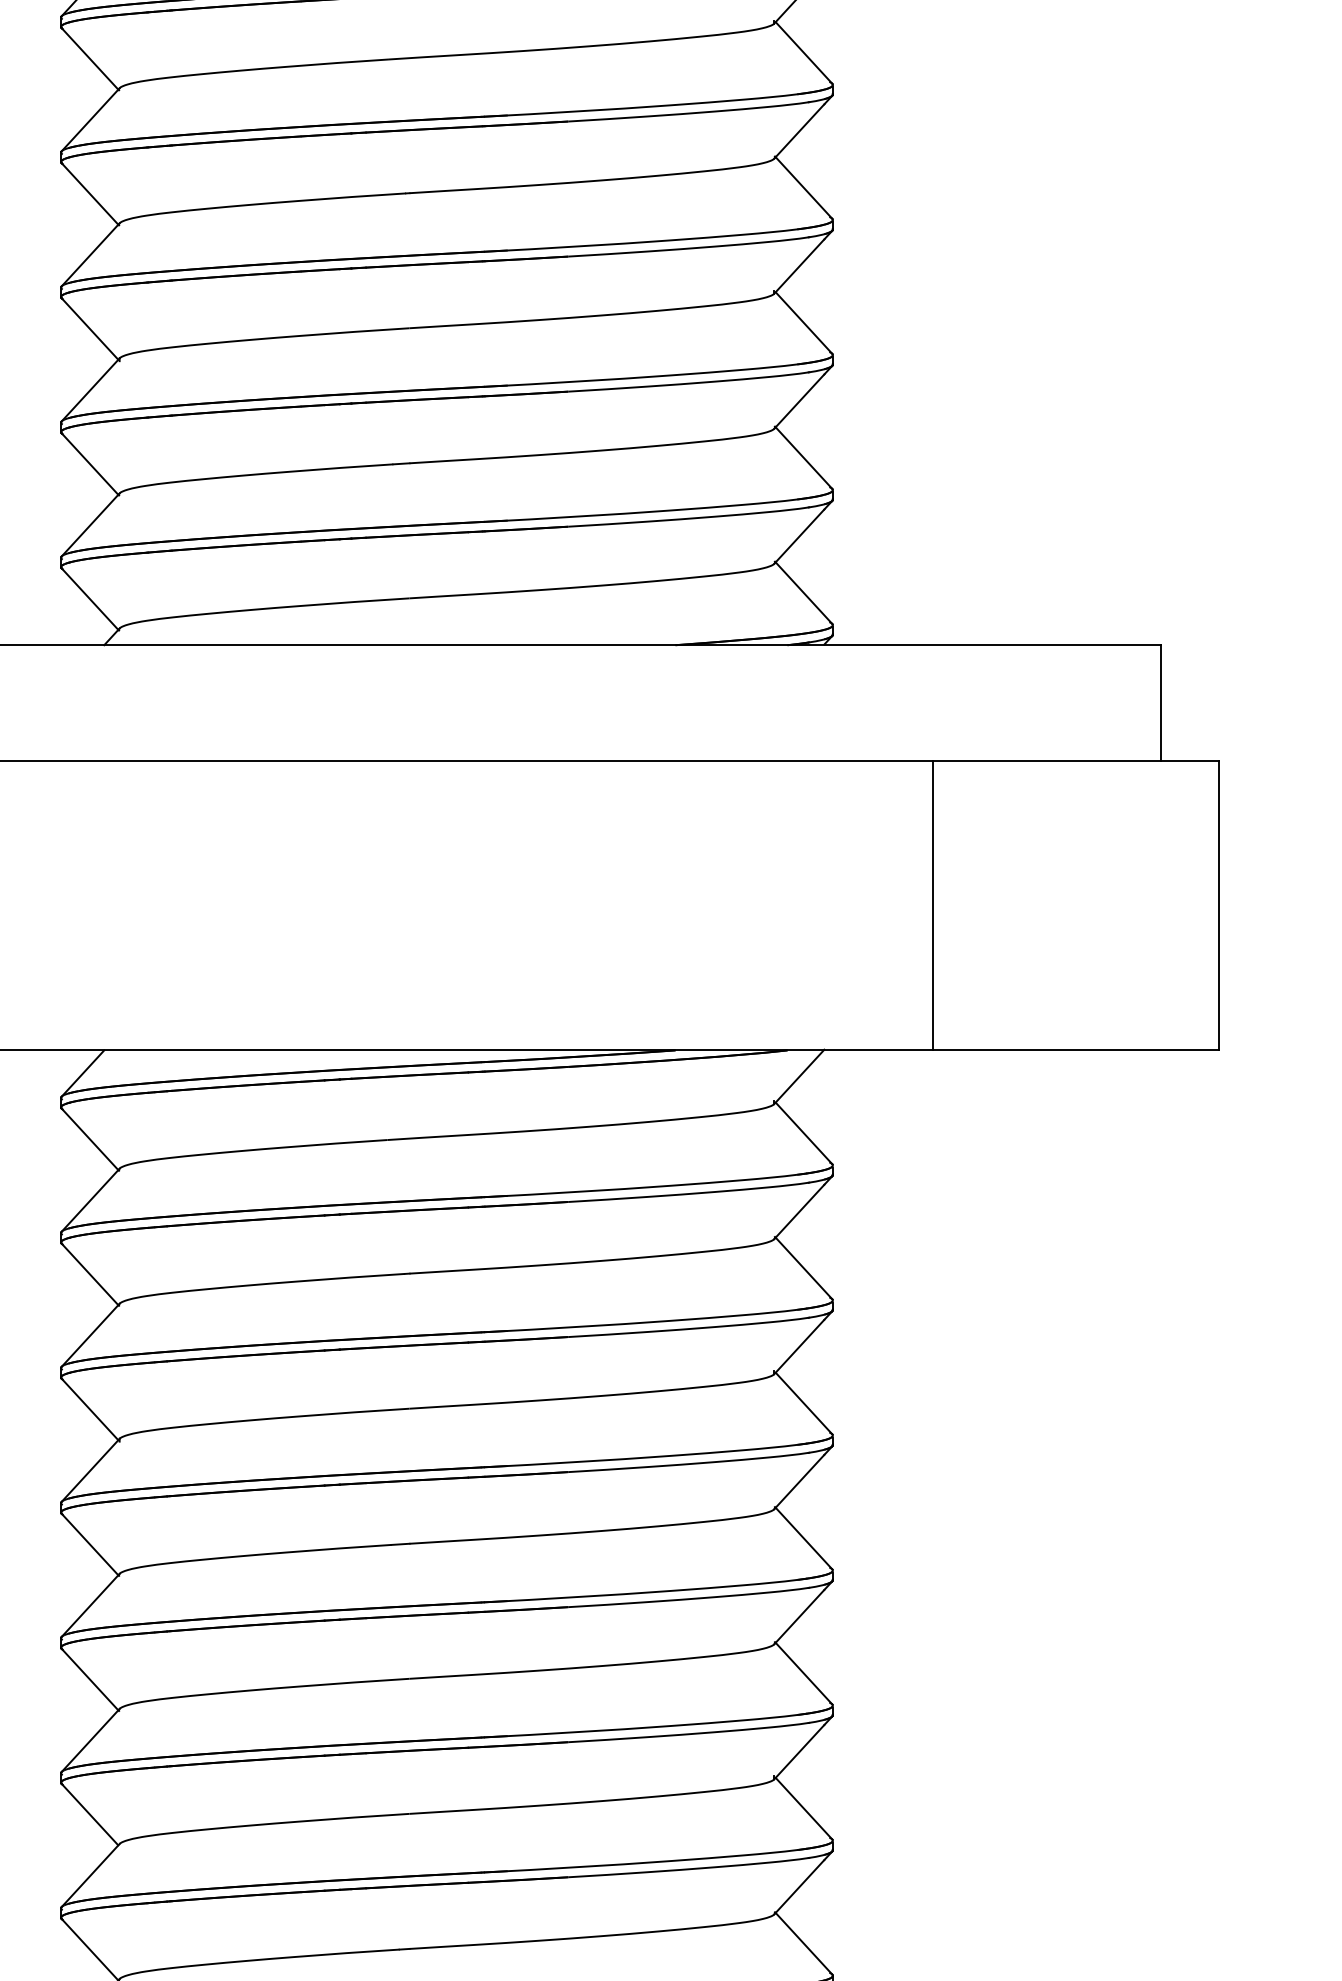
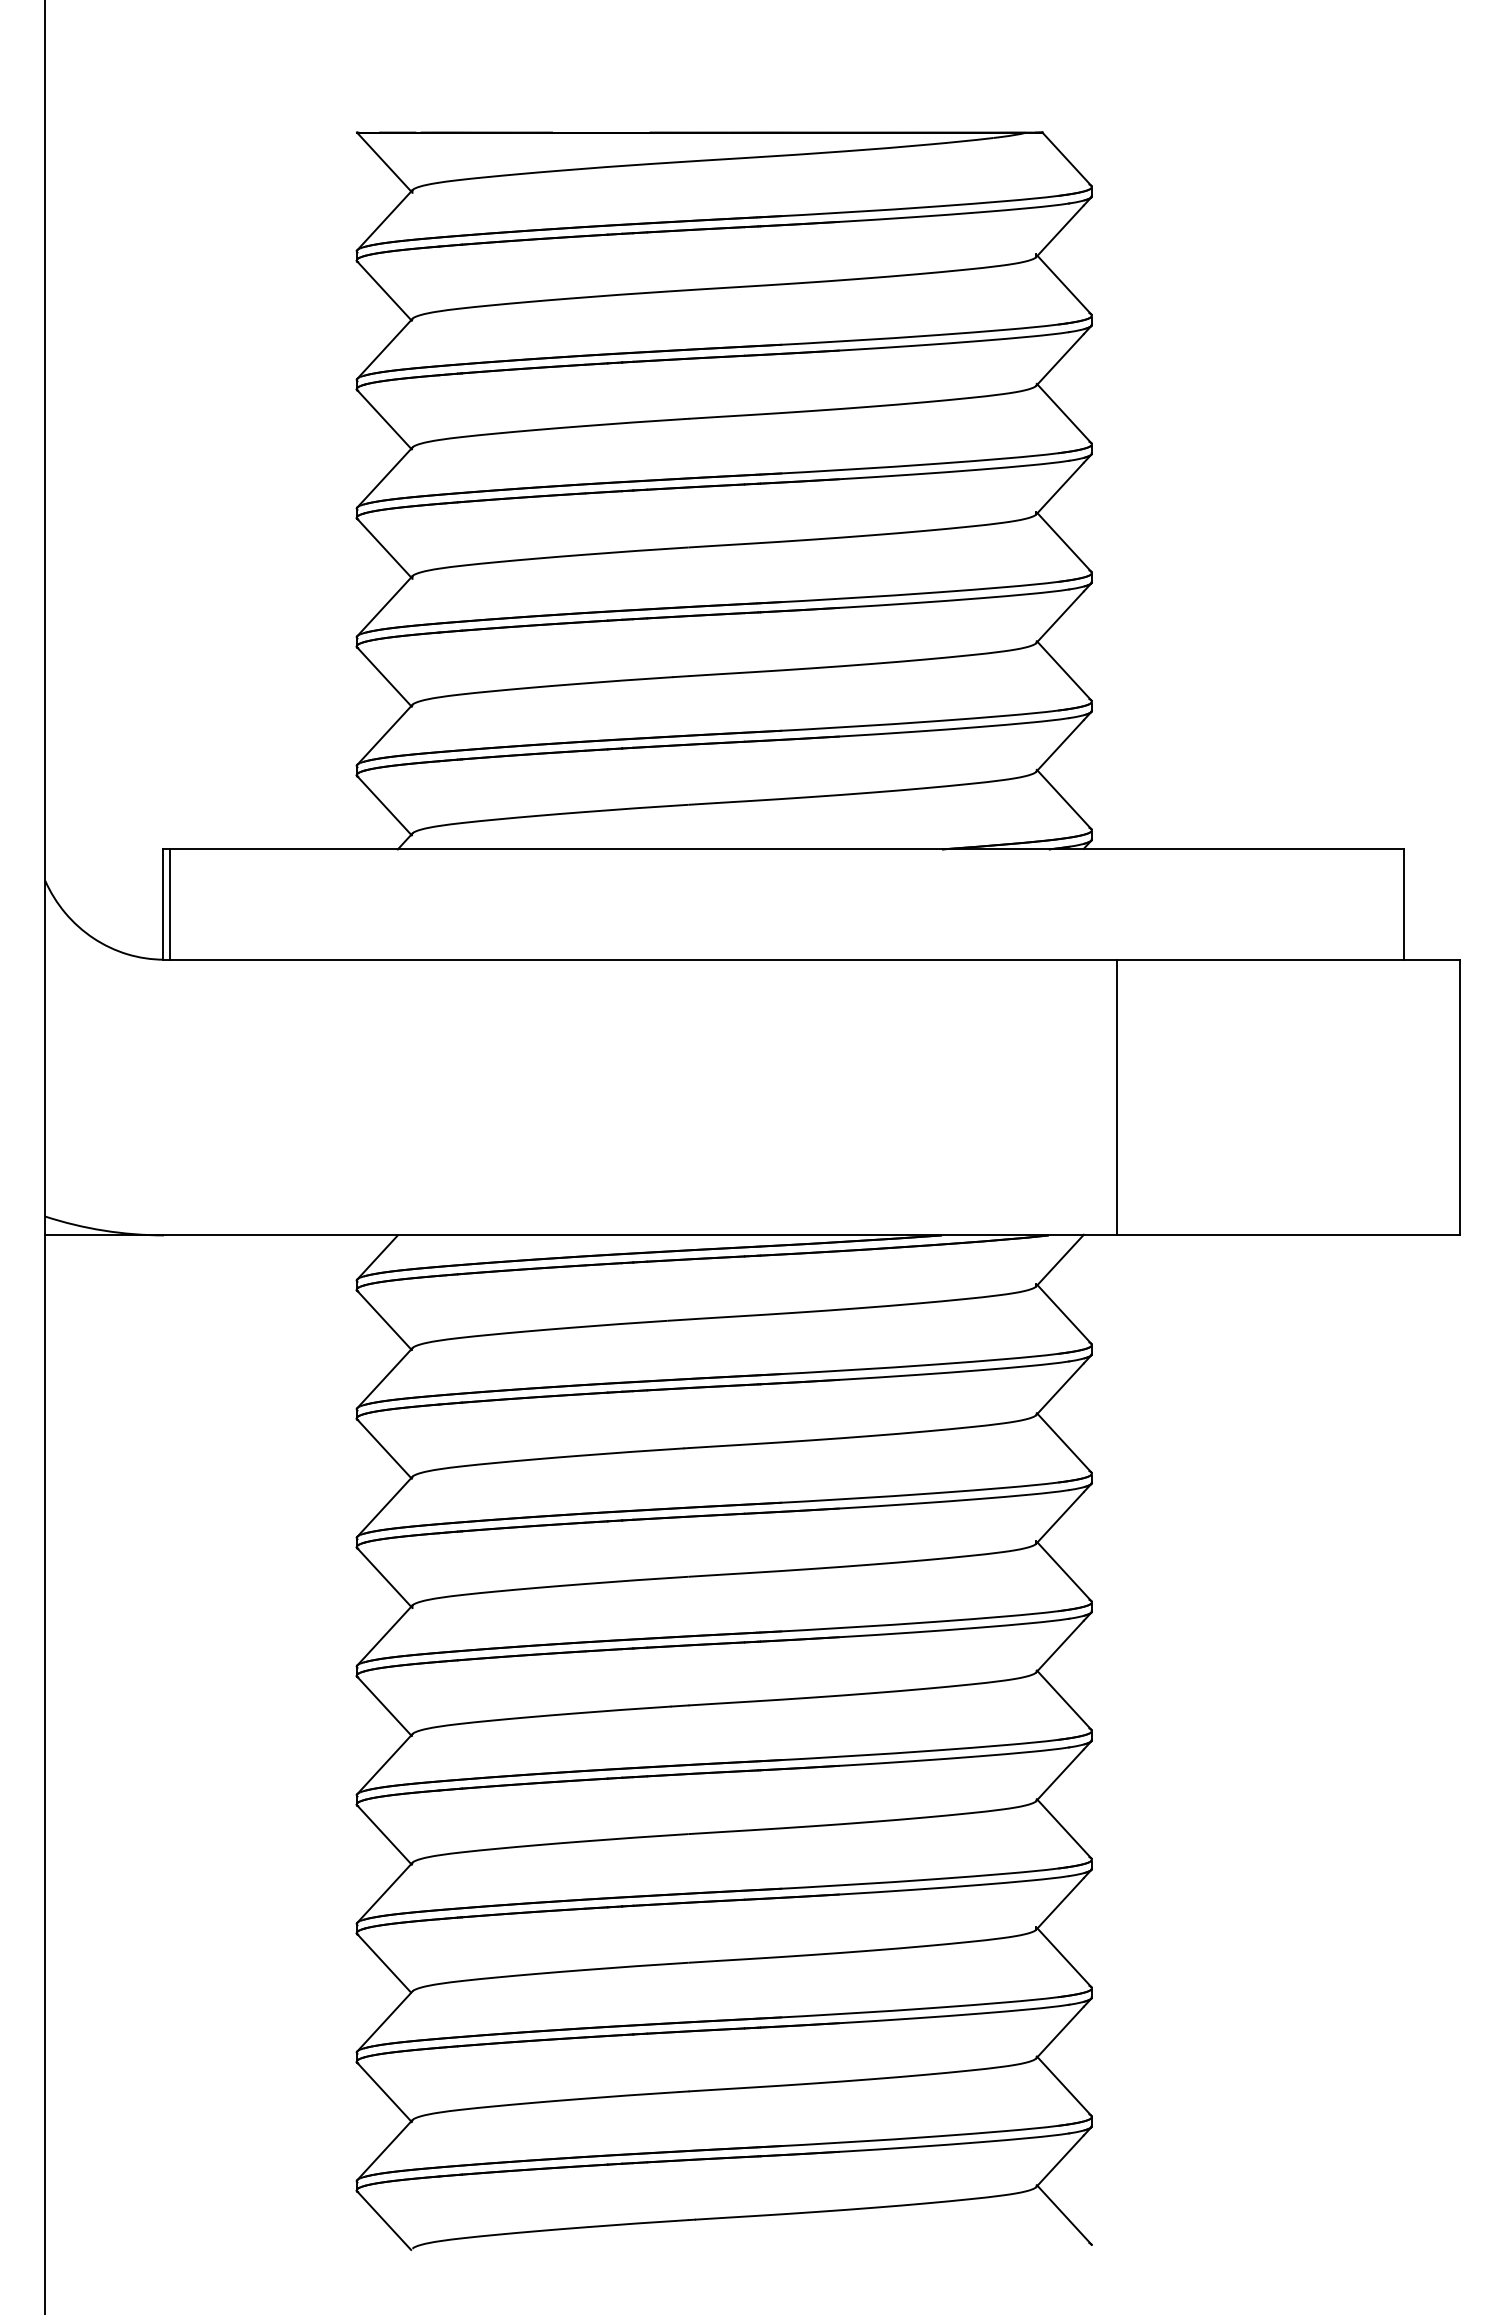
line: (933, 905) -> (1117, 1097), moved

